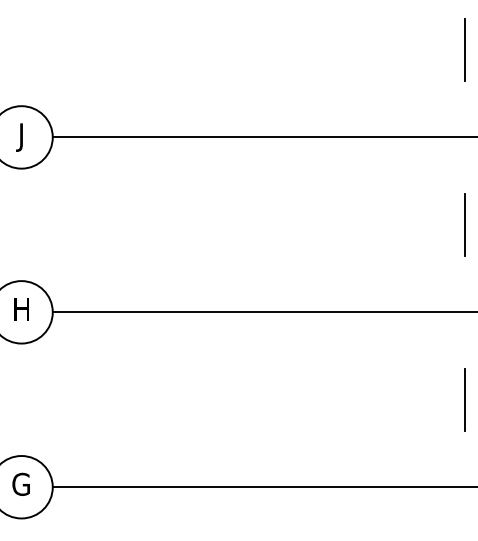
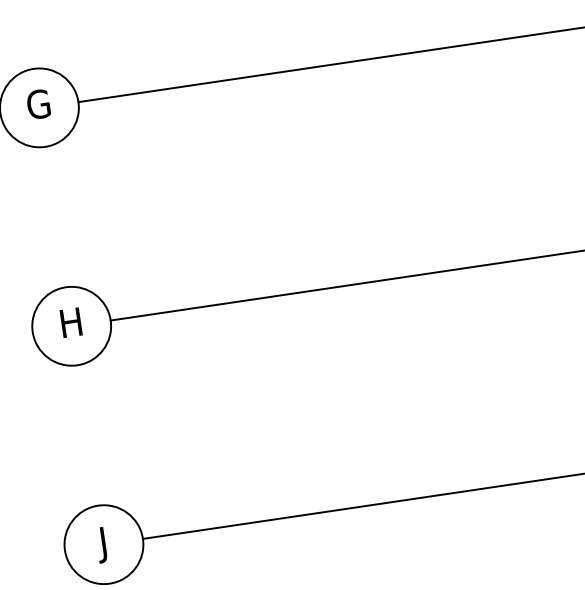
text: (20, 137) -> (38, 108), J -> G
text: (20, 486) -> (102, 543), G -> J

